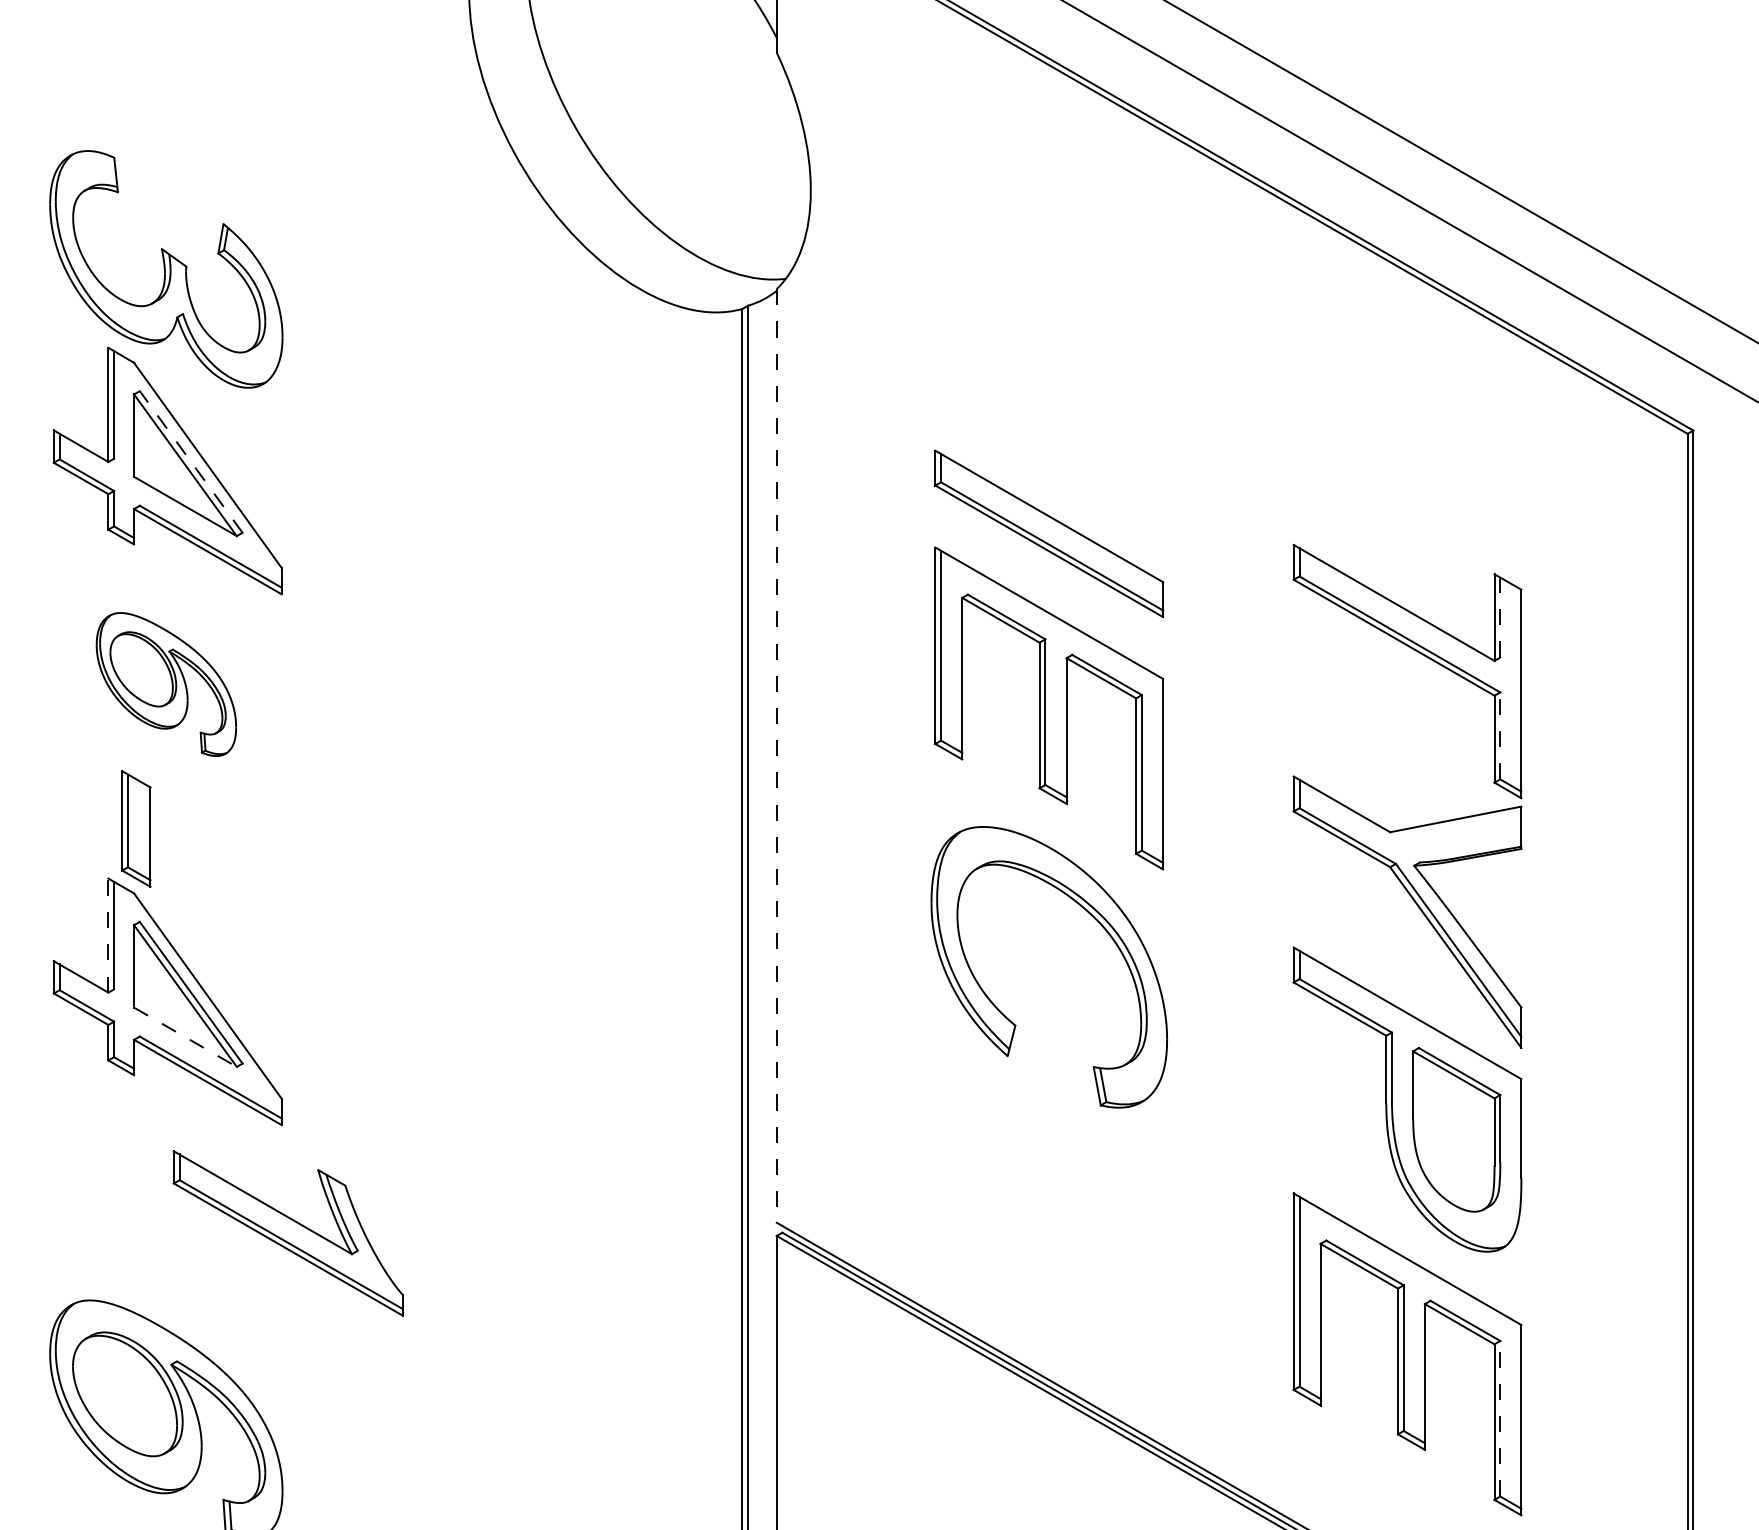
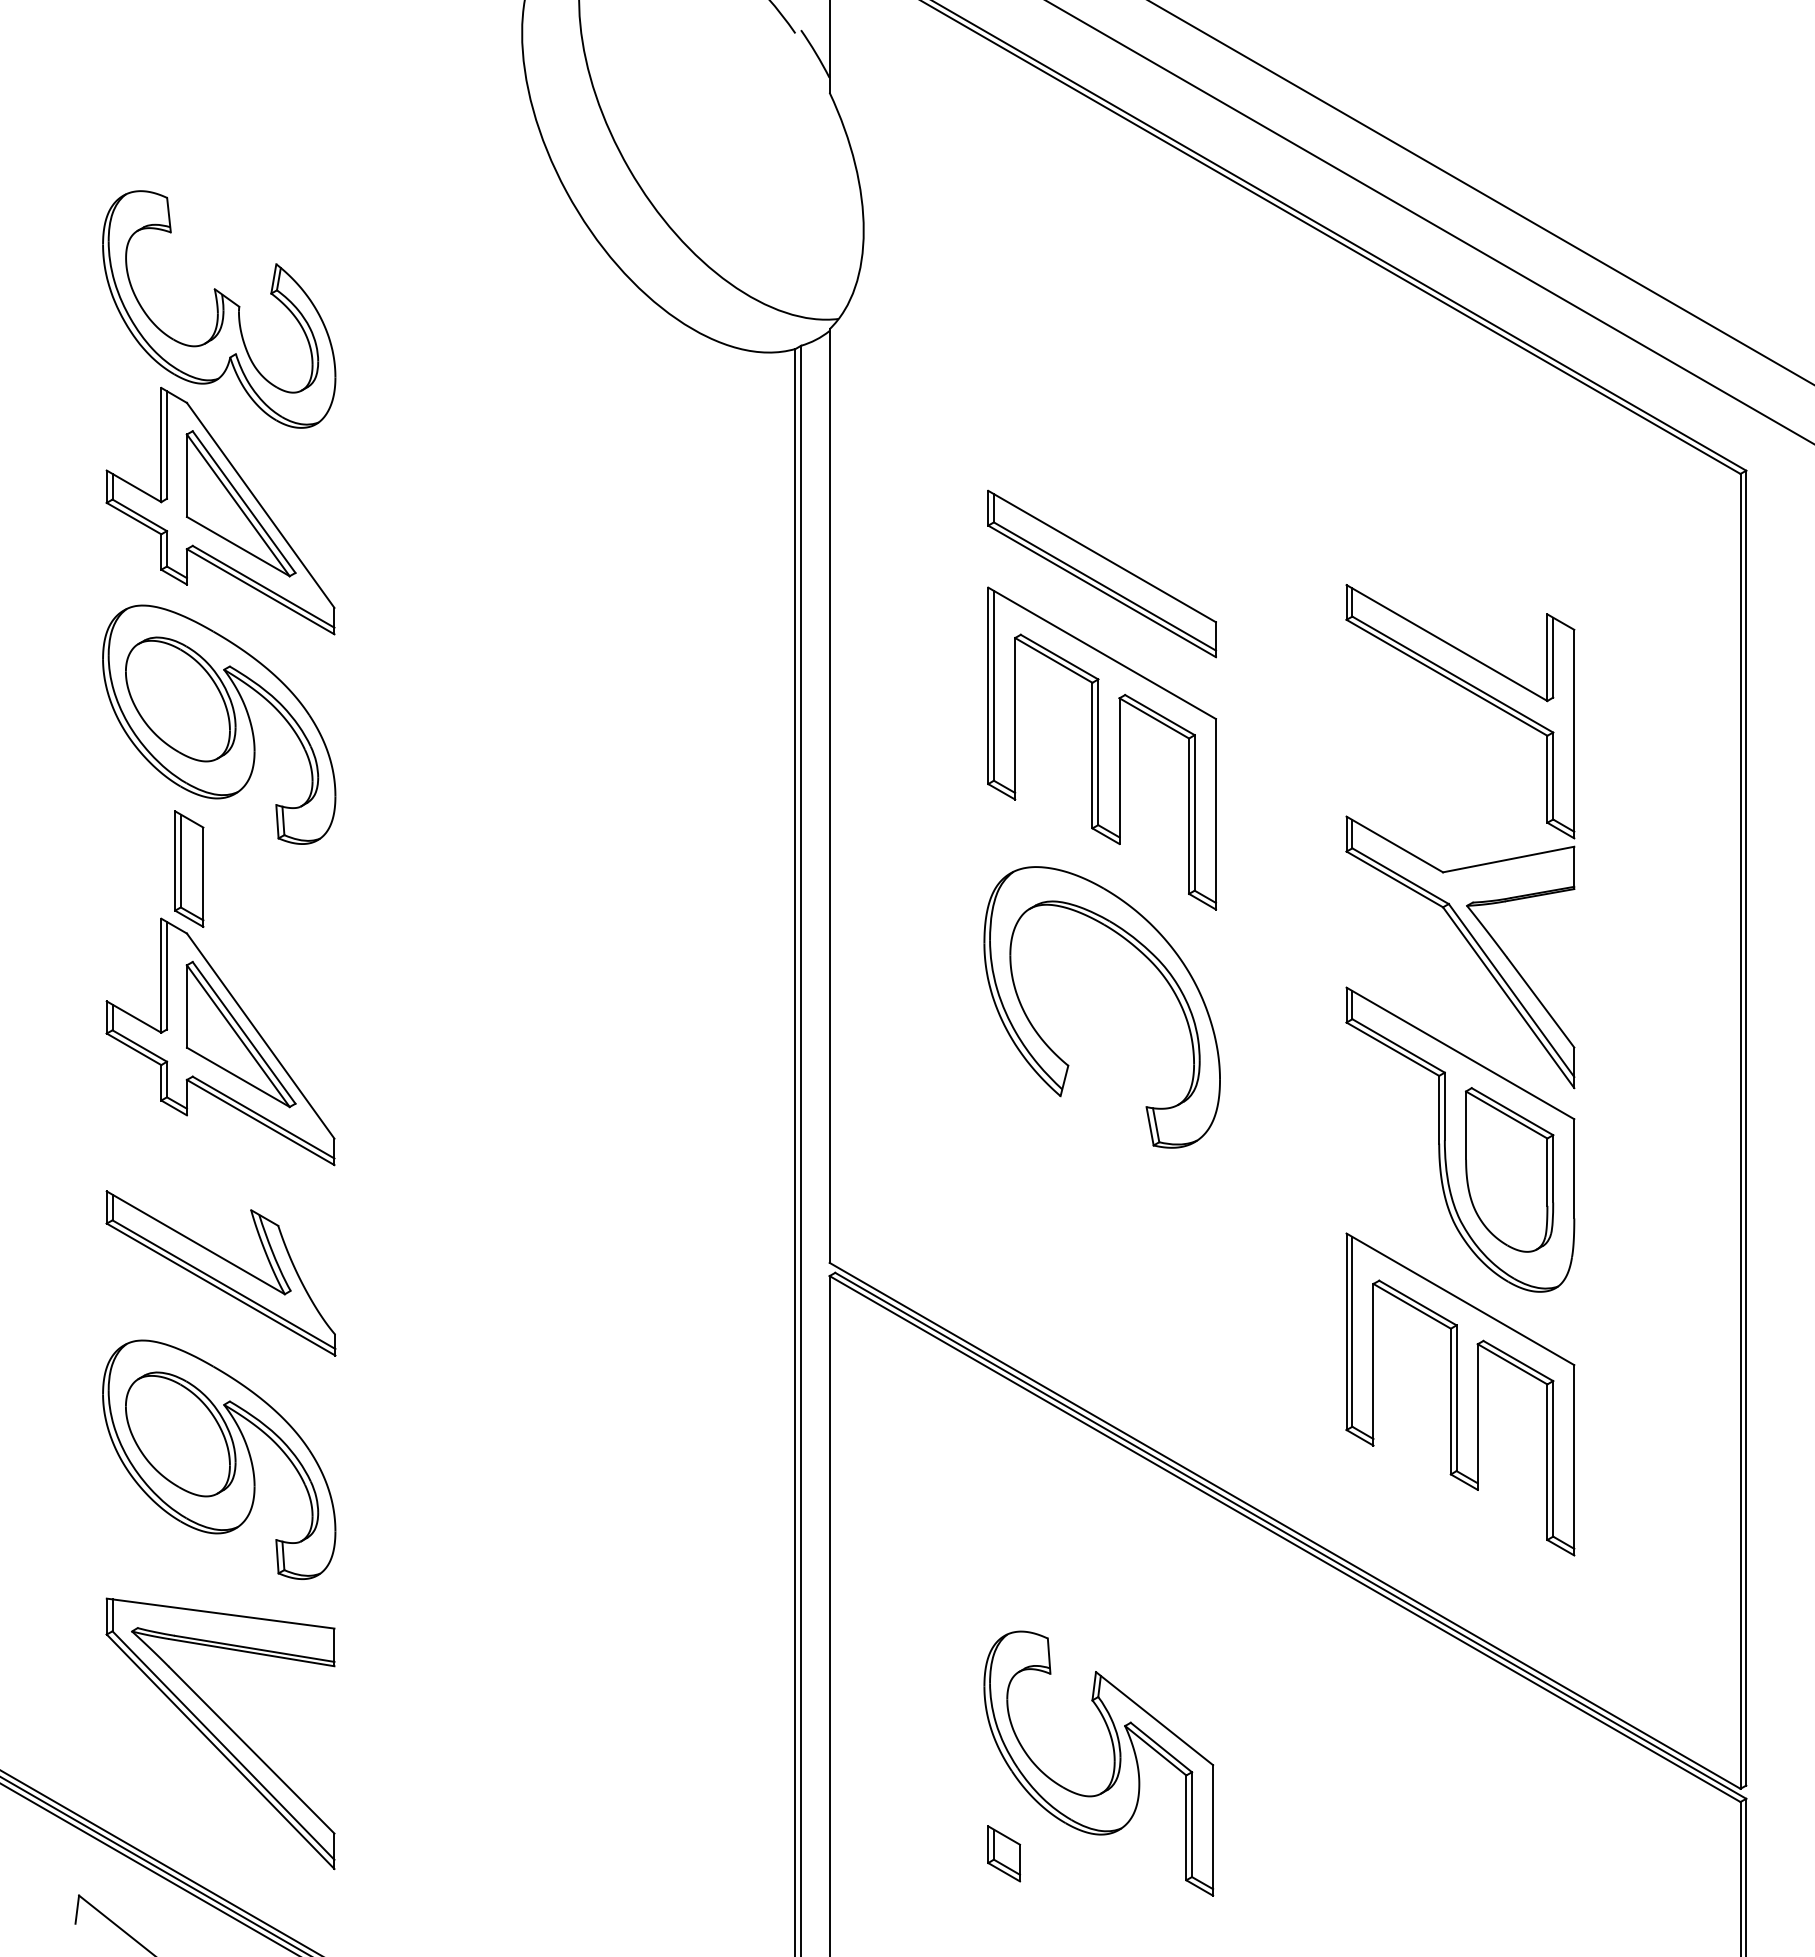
line: (191, 462) -> (244, 502), dashed -> solid
line: (1500, 617) -> (1553, 657), dashed -> solid
part: (166, 684) -> (219, 724), size x1.67
line: (1500, 735) -> (1553, 775), dashed -> solid
line: (776, 756) -> (829, 796), dashed -> solid
line: (108, 935) -> (161, 975), dashed -> solid
line: (185, 1037) -> (238, 1077), dashed -> solid
part: (287, 1233) -> (220, 1273), moved
line: (1500, 1418) -> (1553, 1458), dashed -> solid

